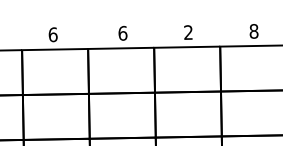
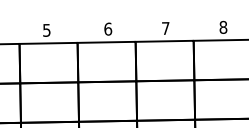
text: (188, 32) -> (165, 28), 2 -> 7
text: (52, 34) -> (46, 30), 6 -> 5

